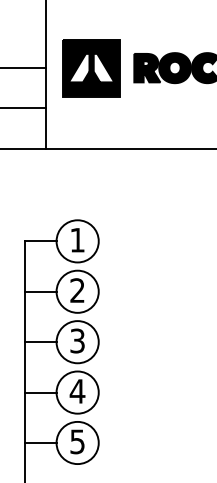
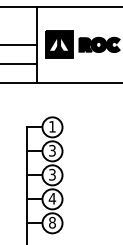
text: (77, 289) -> (52, 150), 2 -> 3
text: (77, 441) -> (52, 222), 5 -> 8

